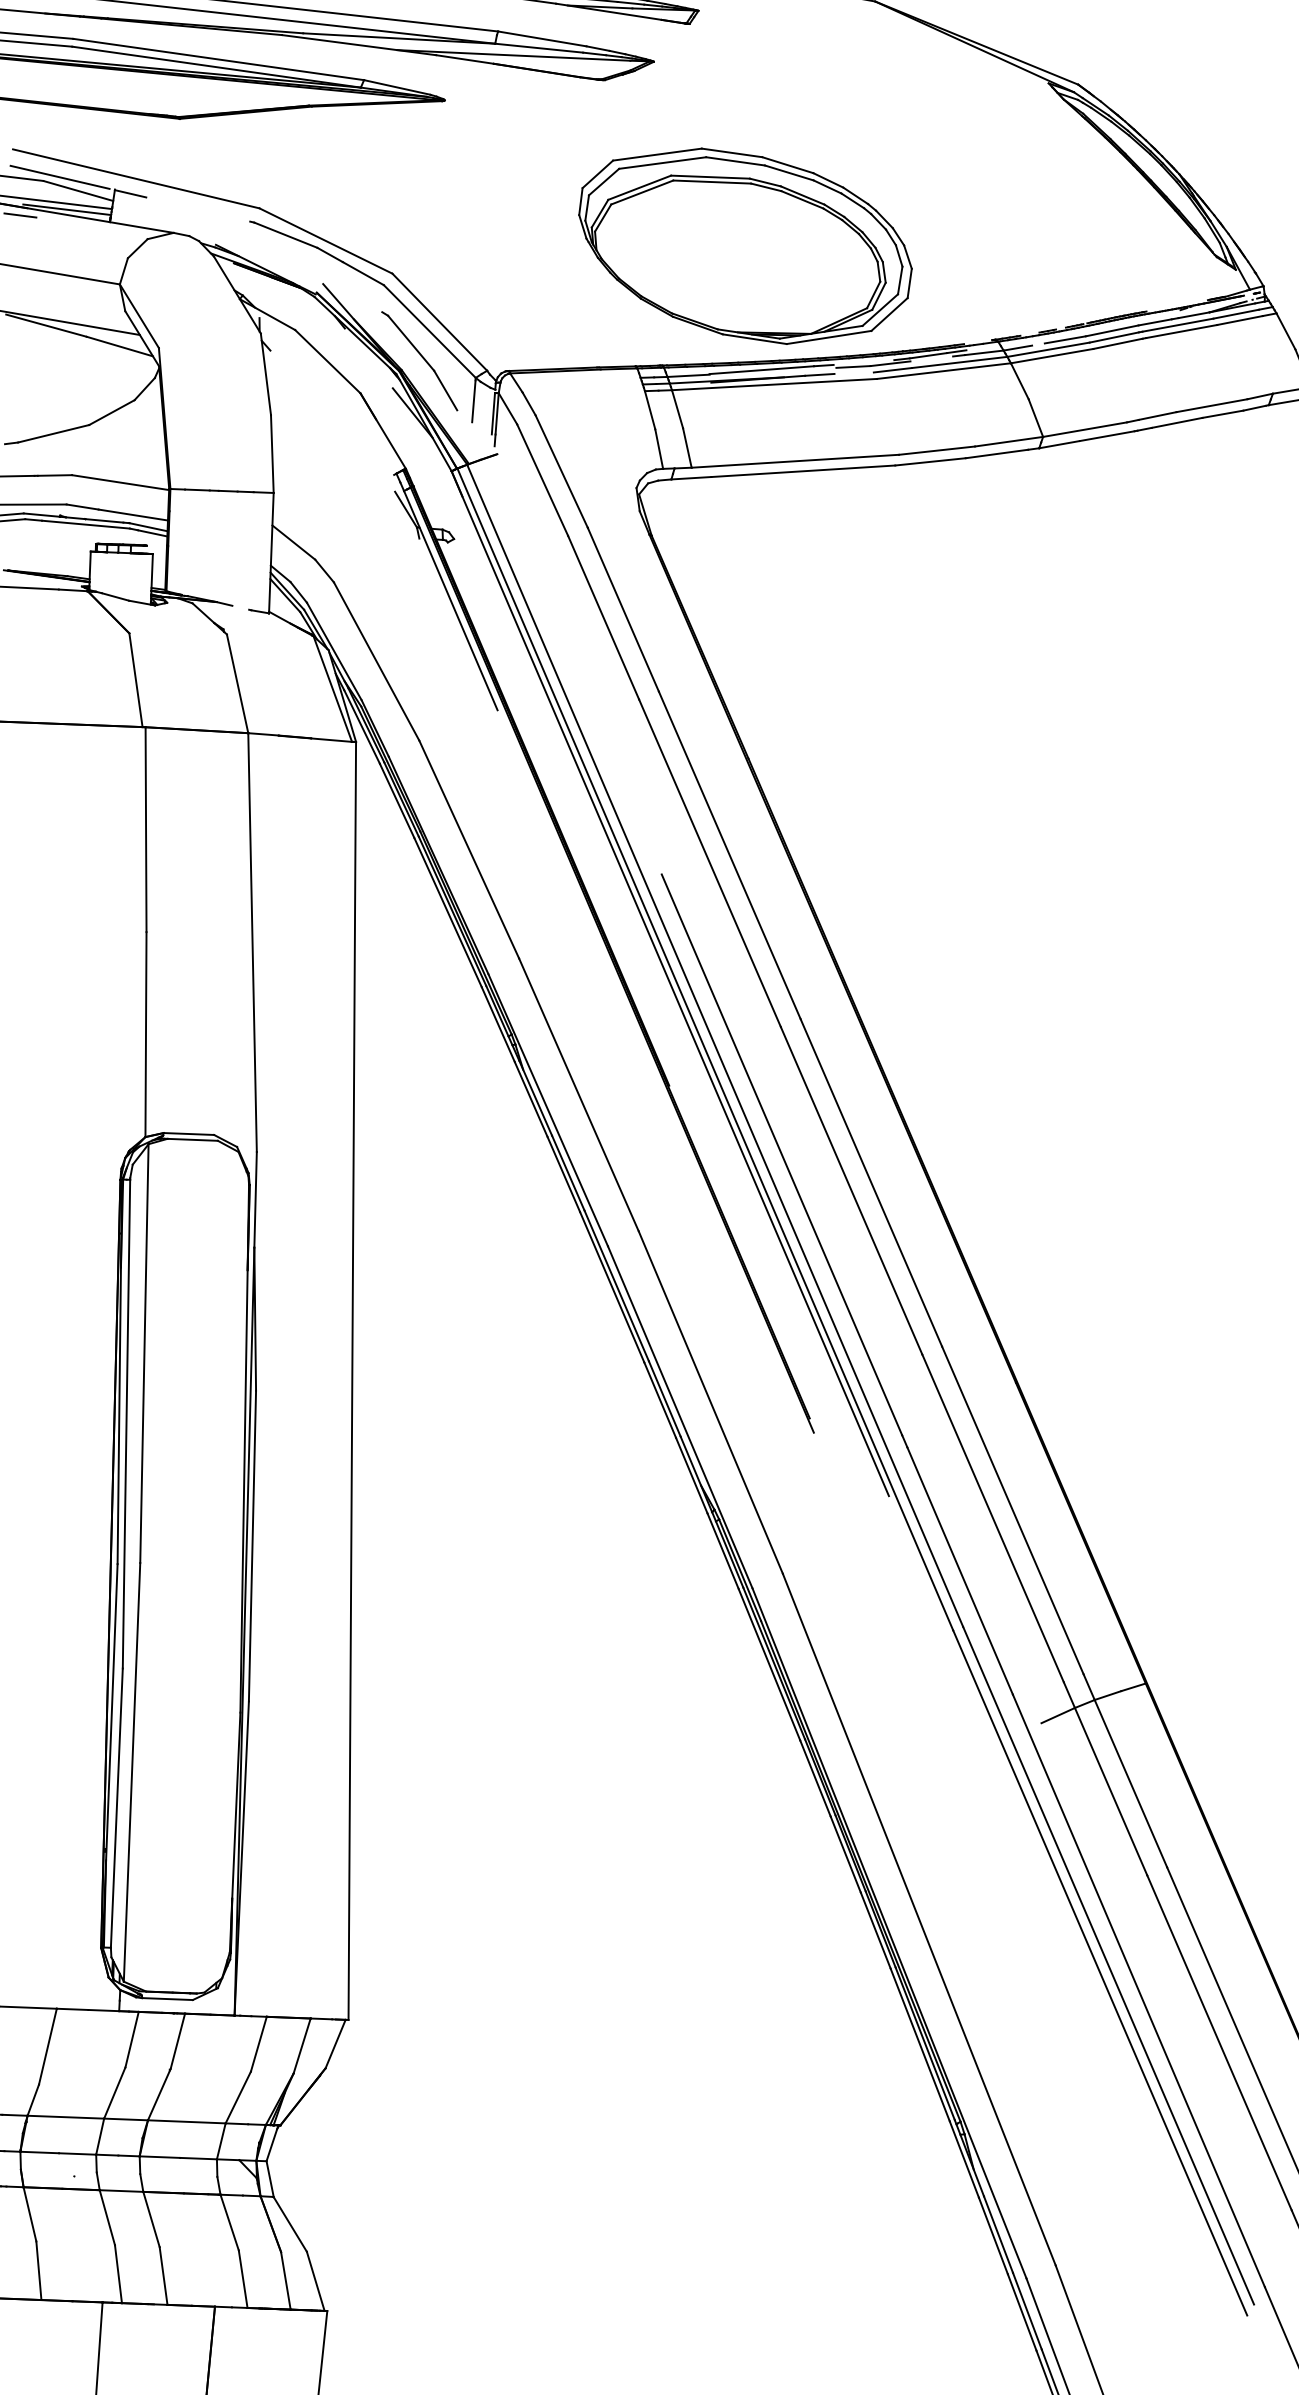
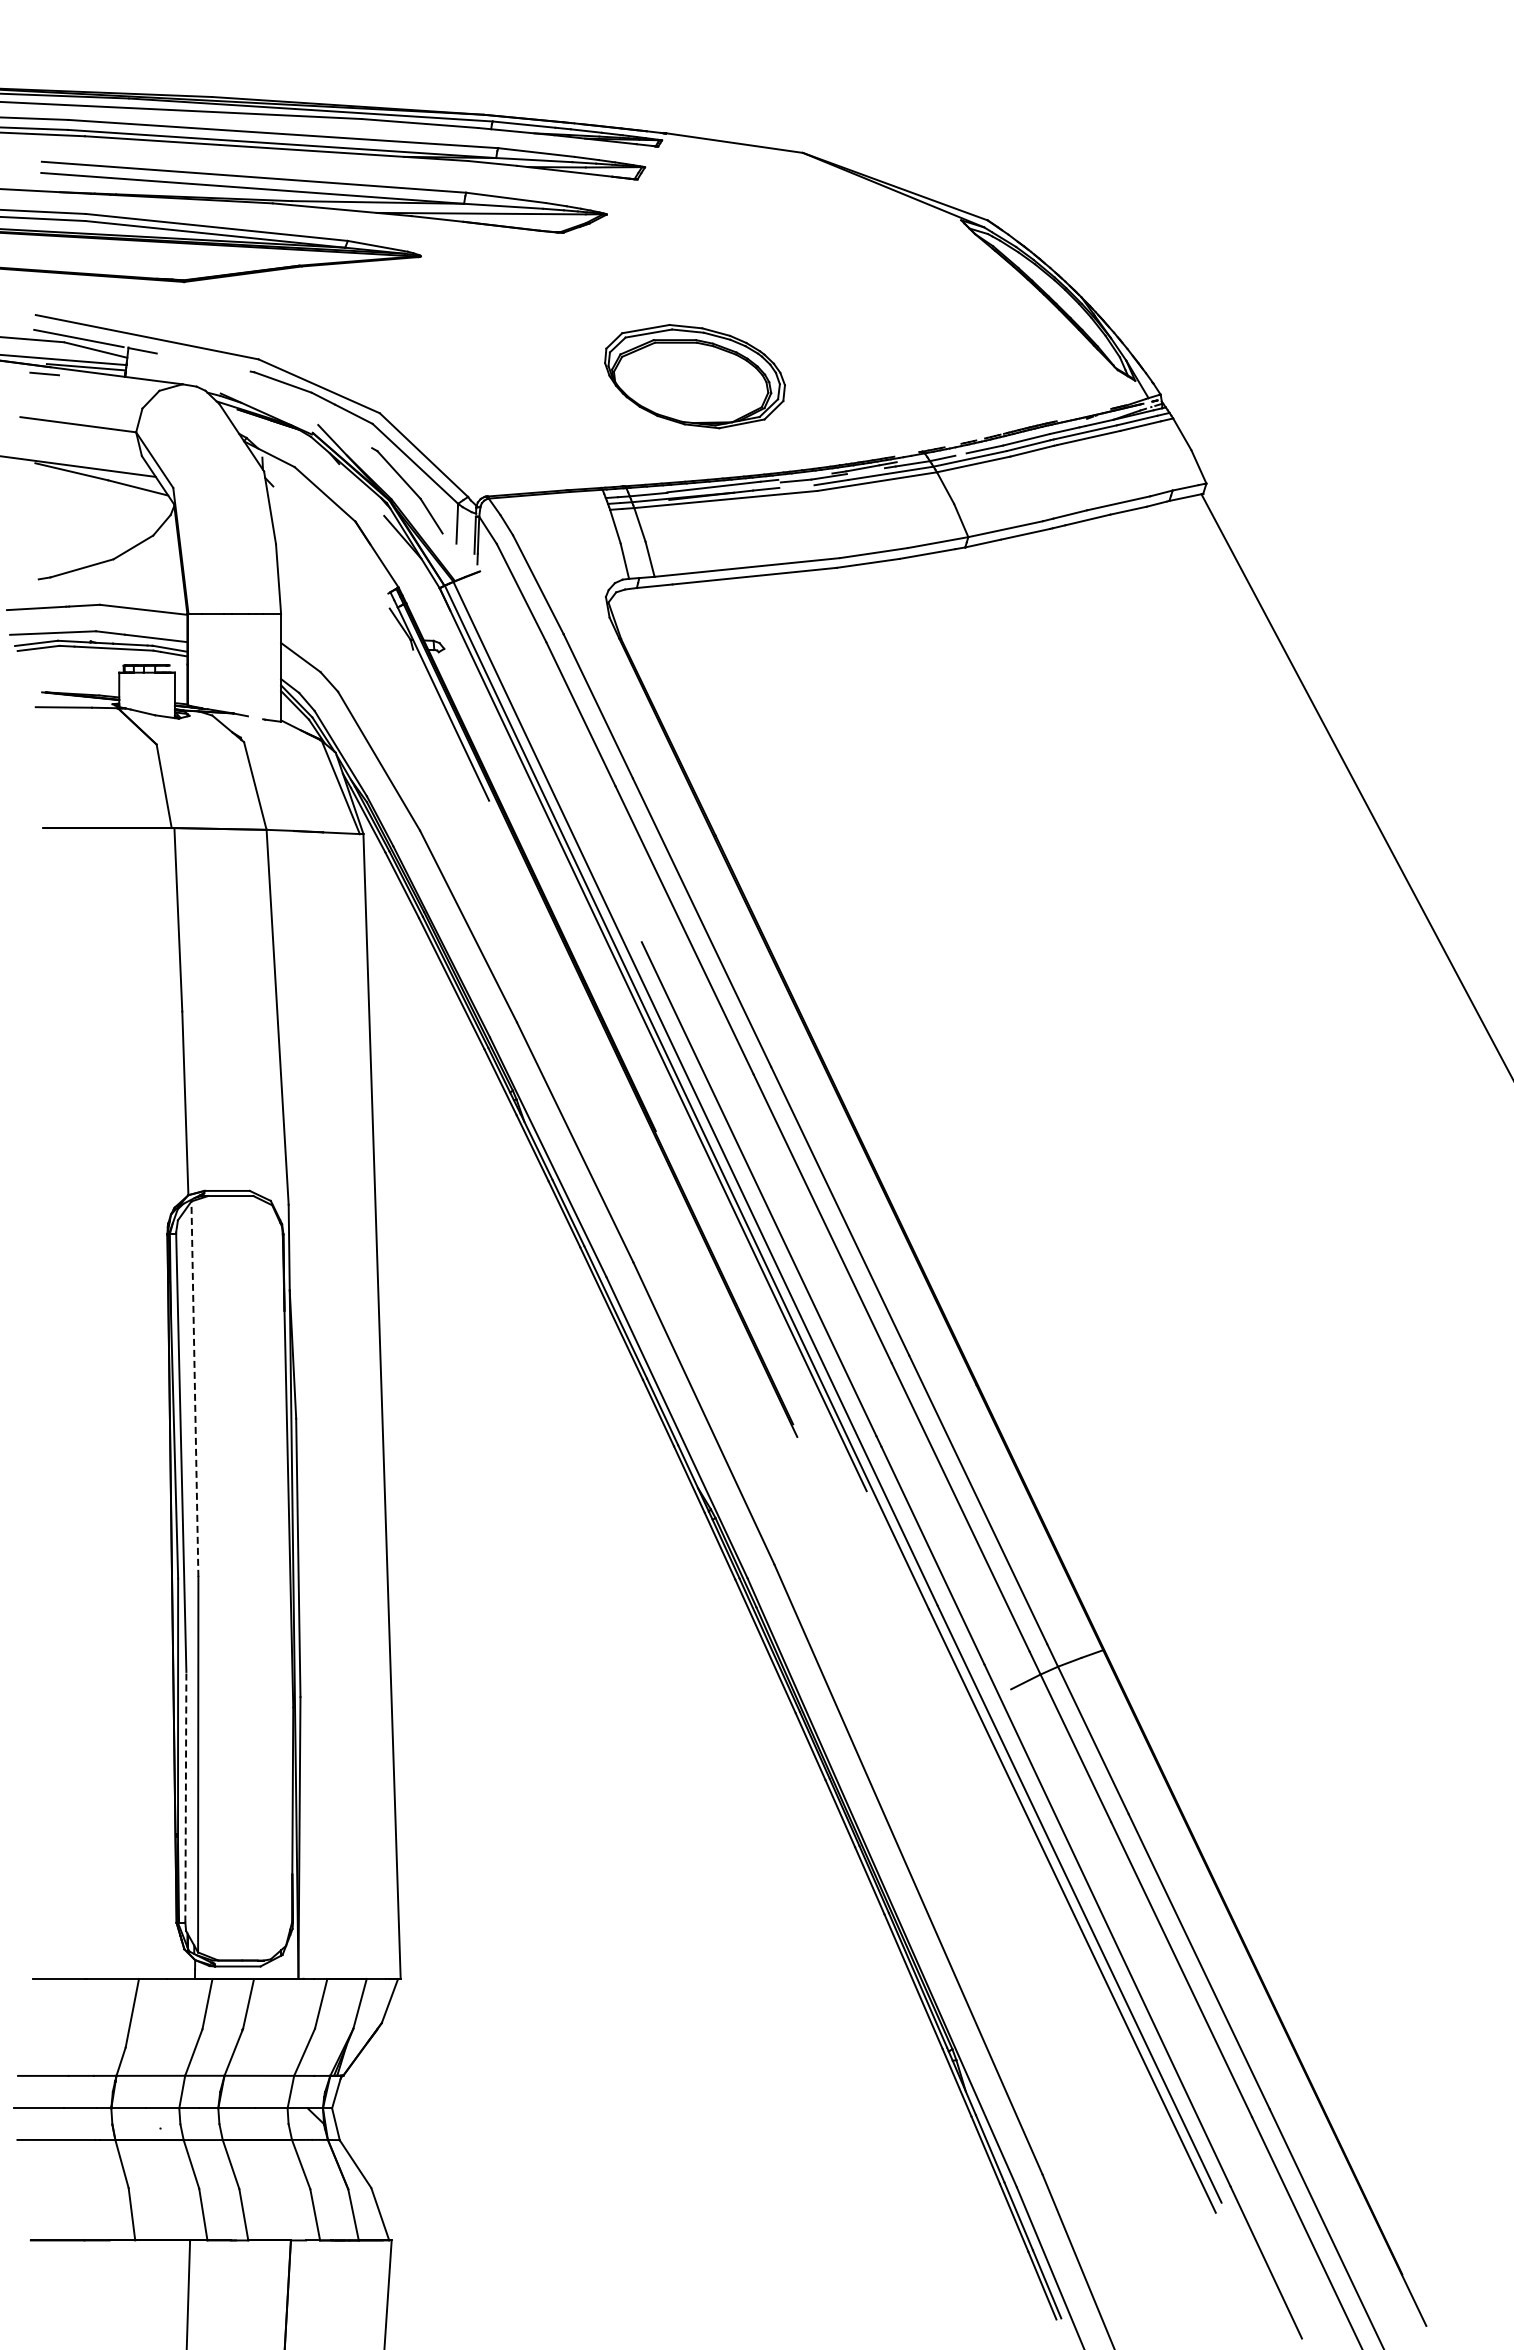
part: (744, 246) -> (694, 376), size x0.6
line: (143, 1353) -> (194, 1389), solid -> dashed
line: (116, 1807) -> (185, 1796), solid -> dashed

